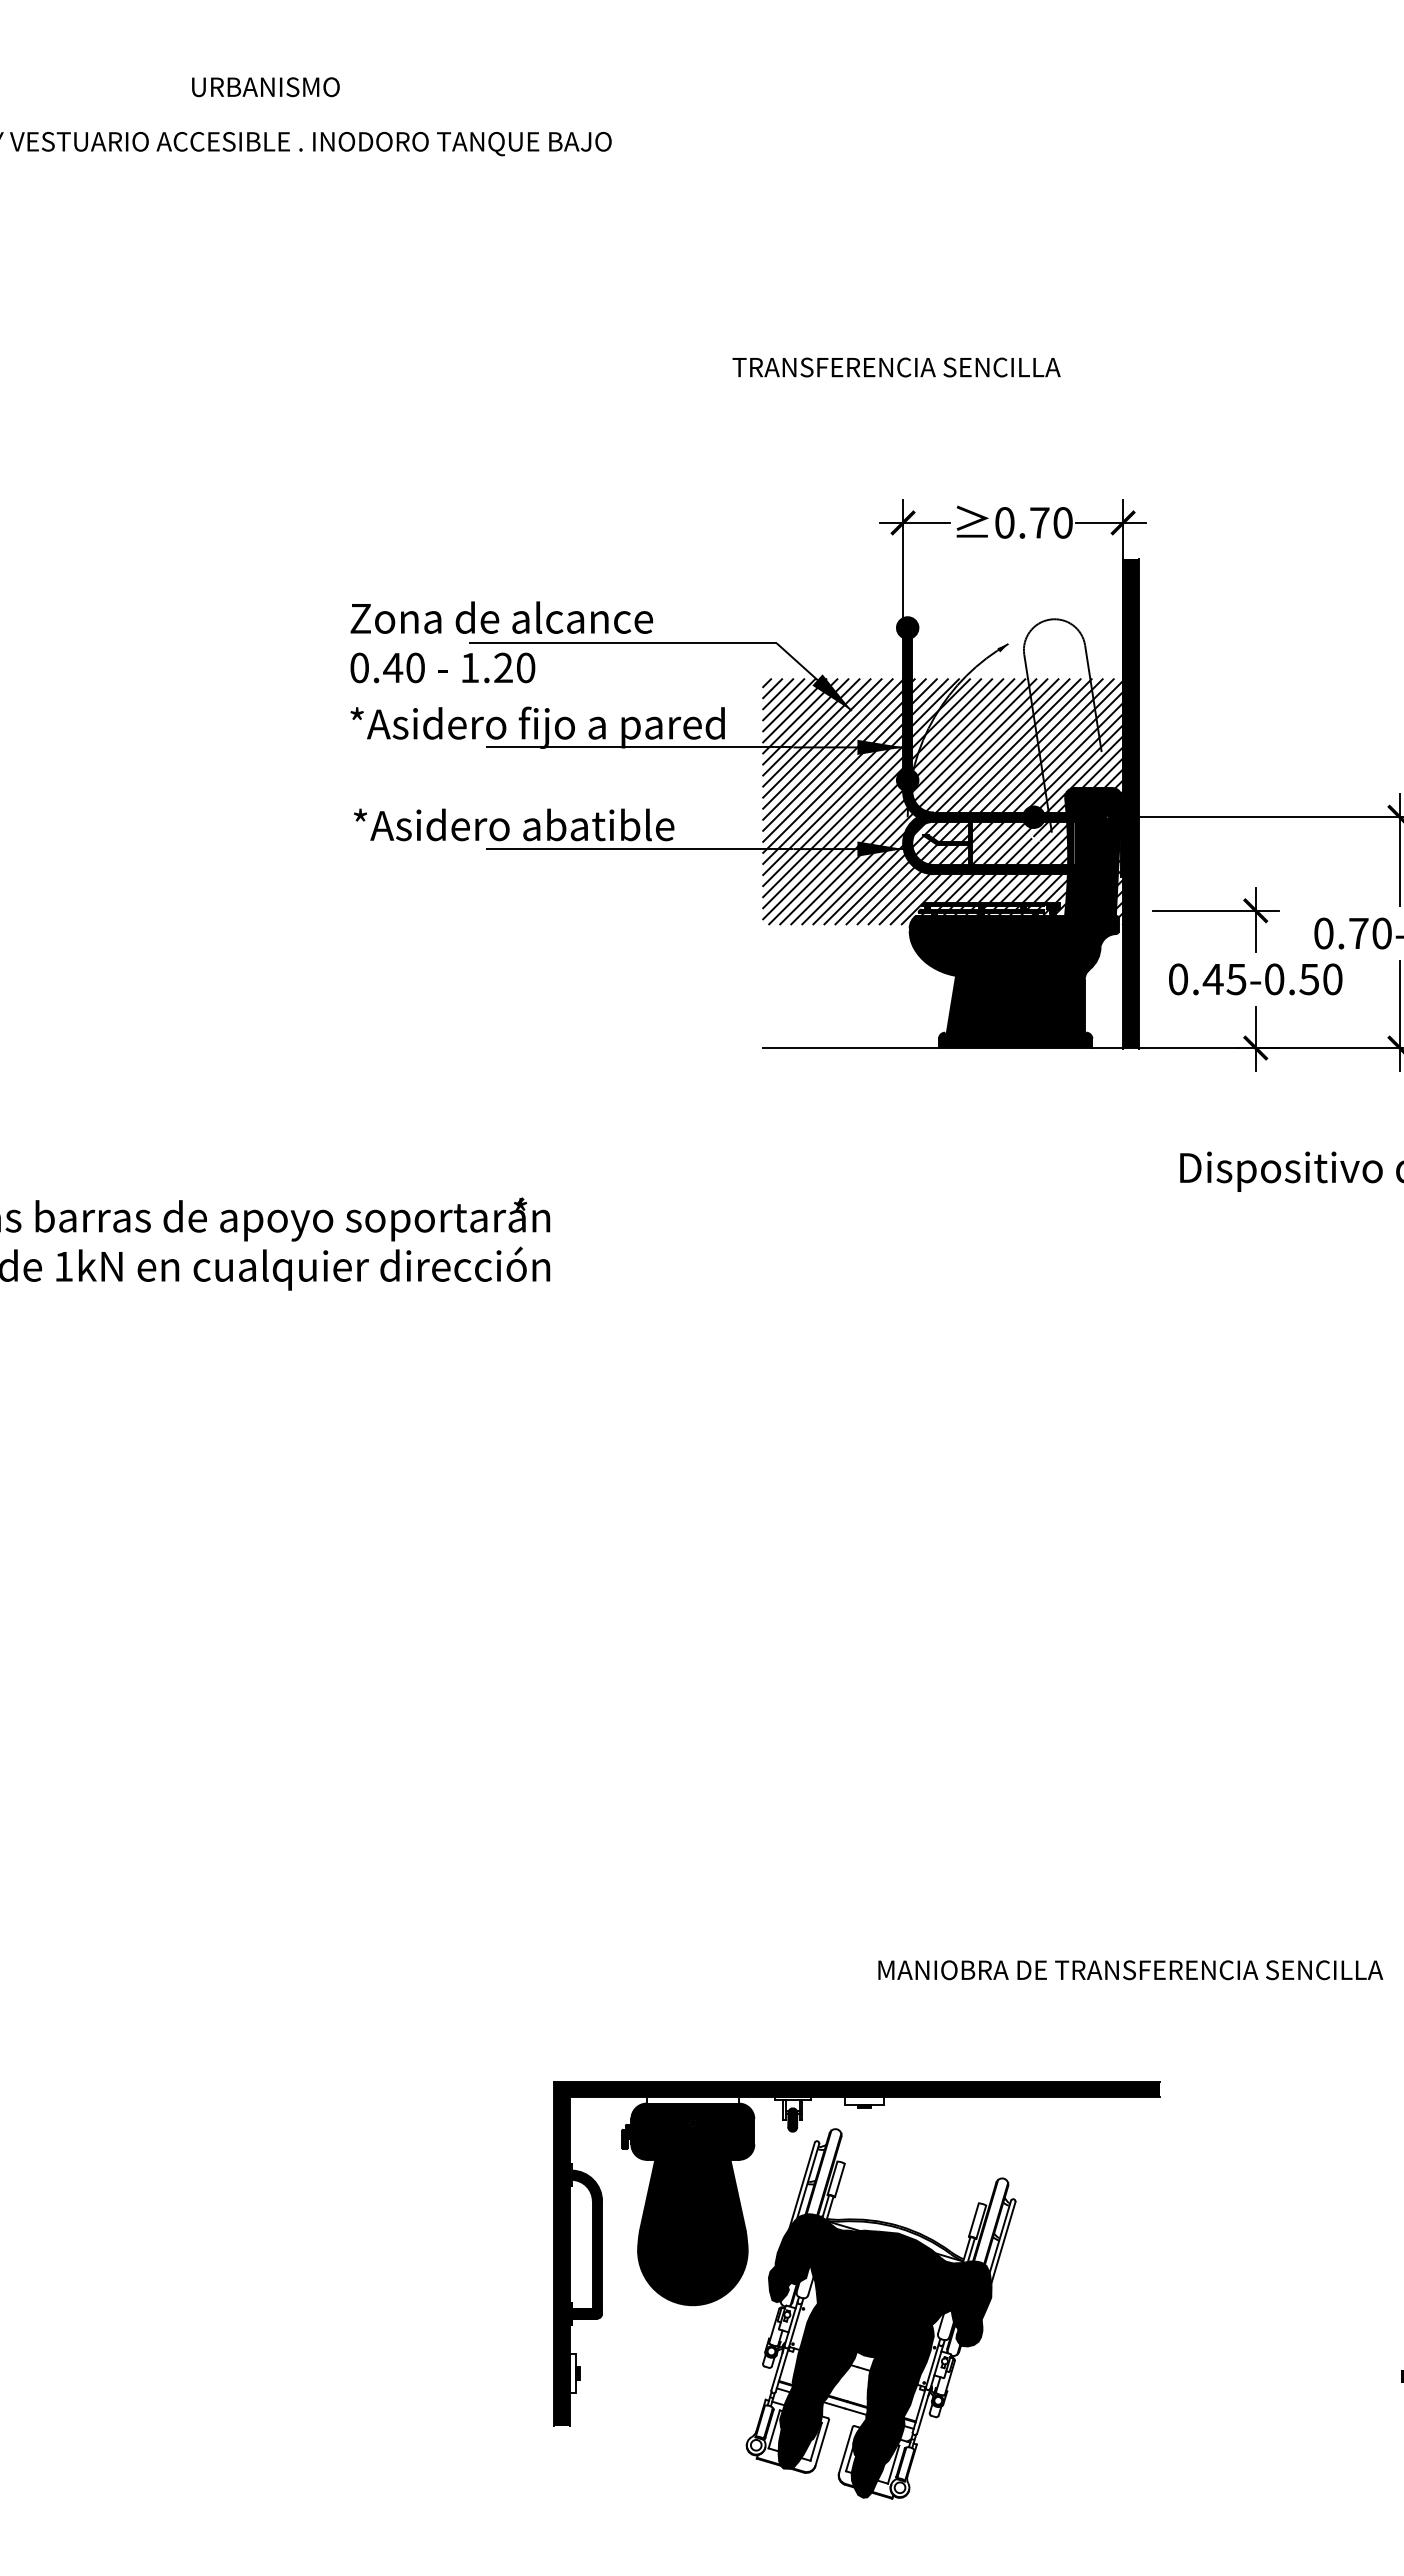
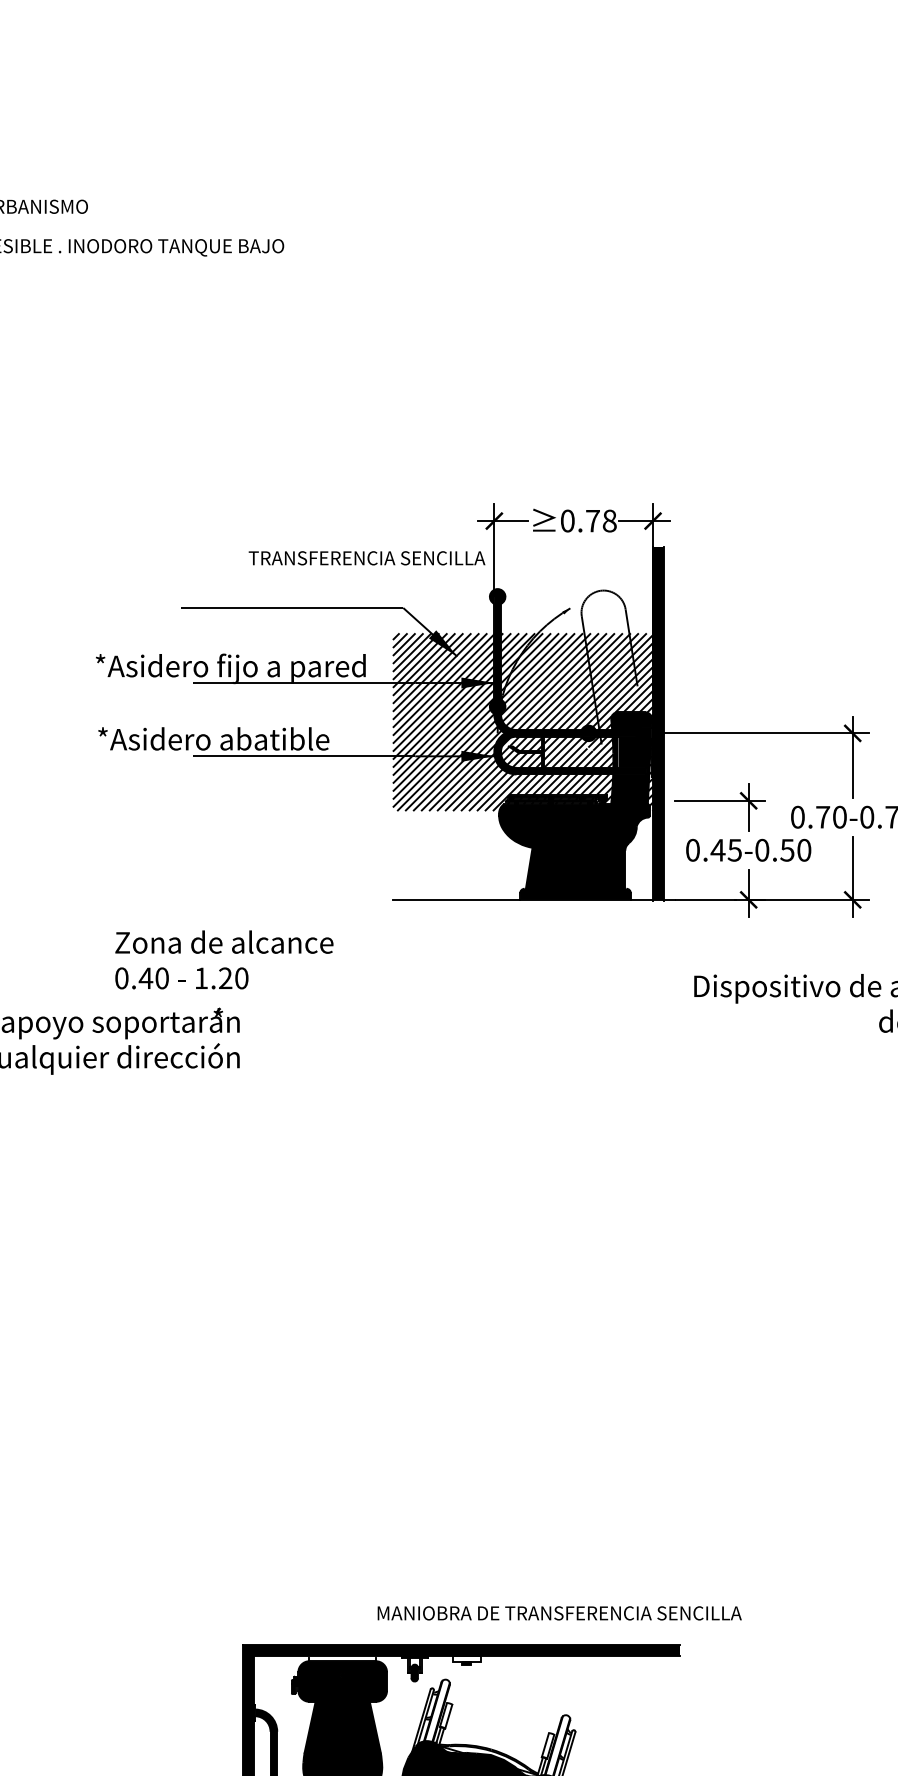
text: (896, 367) -> (366, 558), moved
text: (1062, 522) -> (609, 520), 0.70 -> 0.78
text: (501, 642) -> (224, 960), moved
text: (1130, 1970) -> (559, 1613), moved

